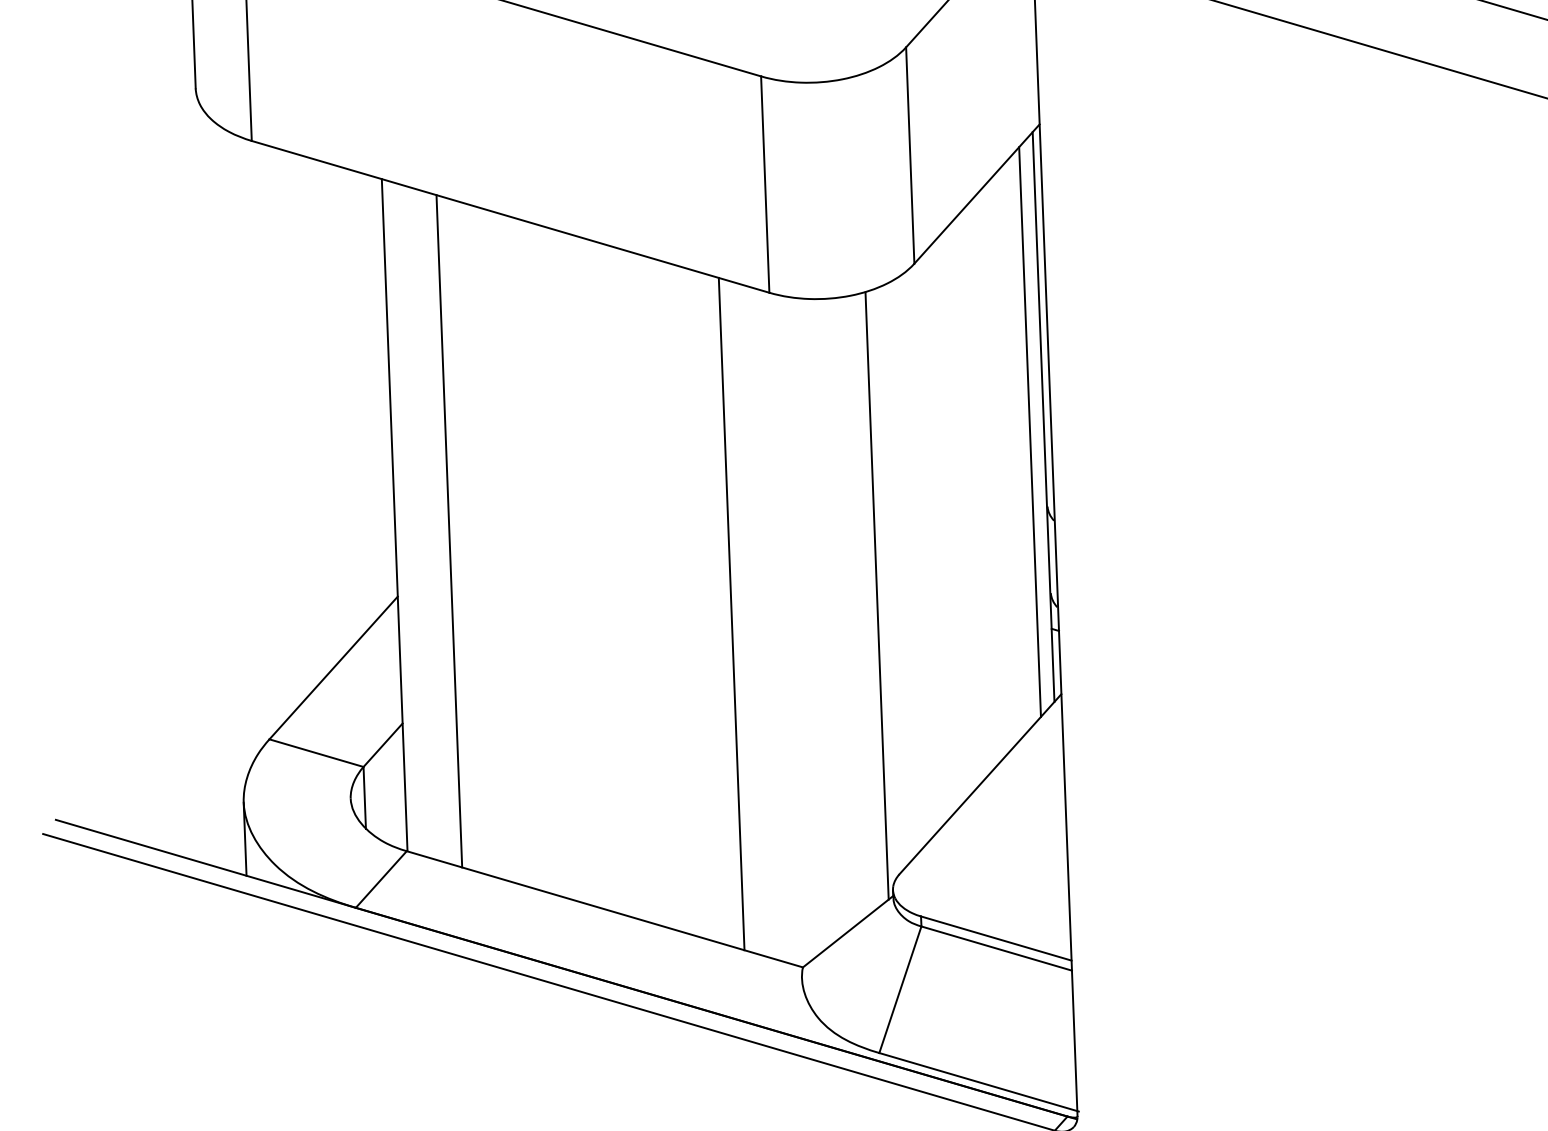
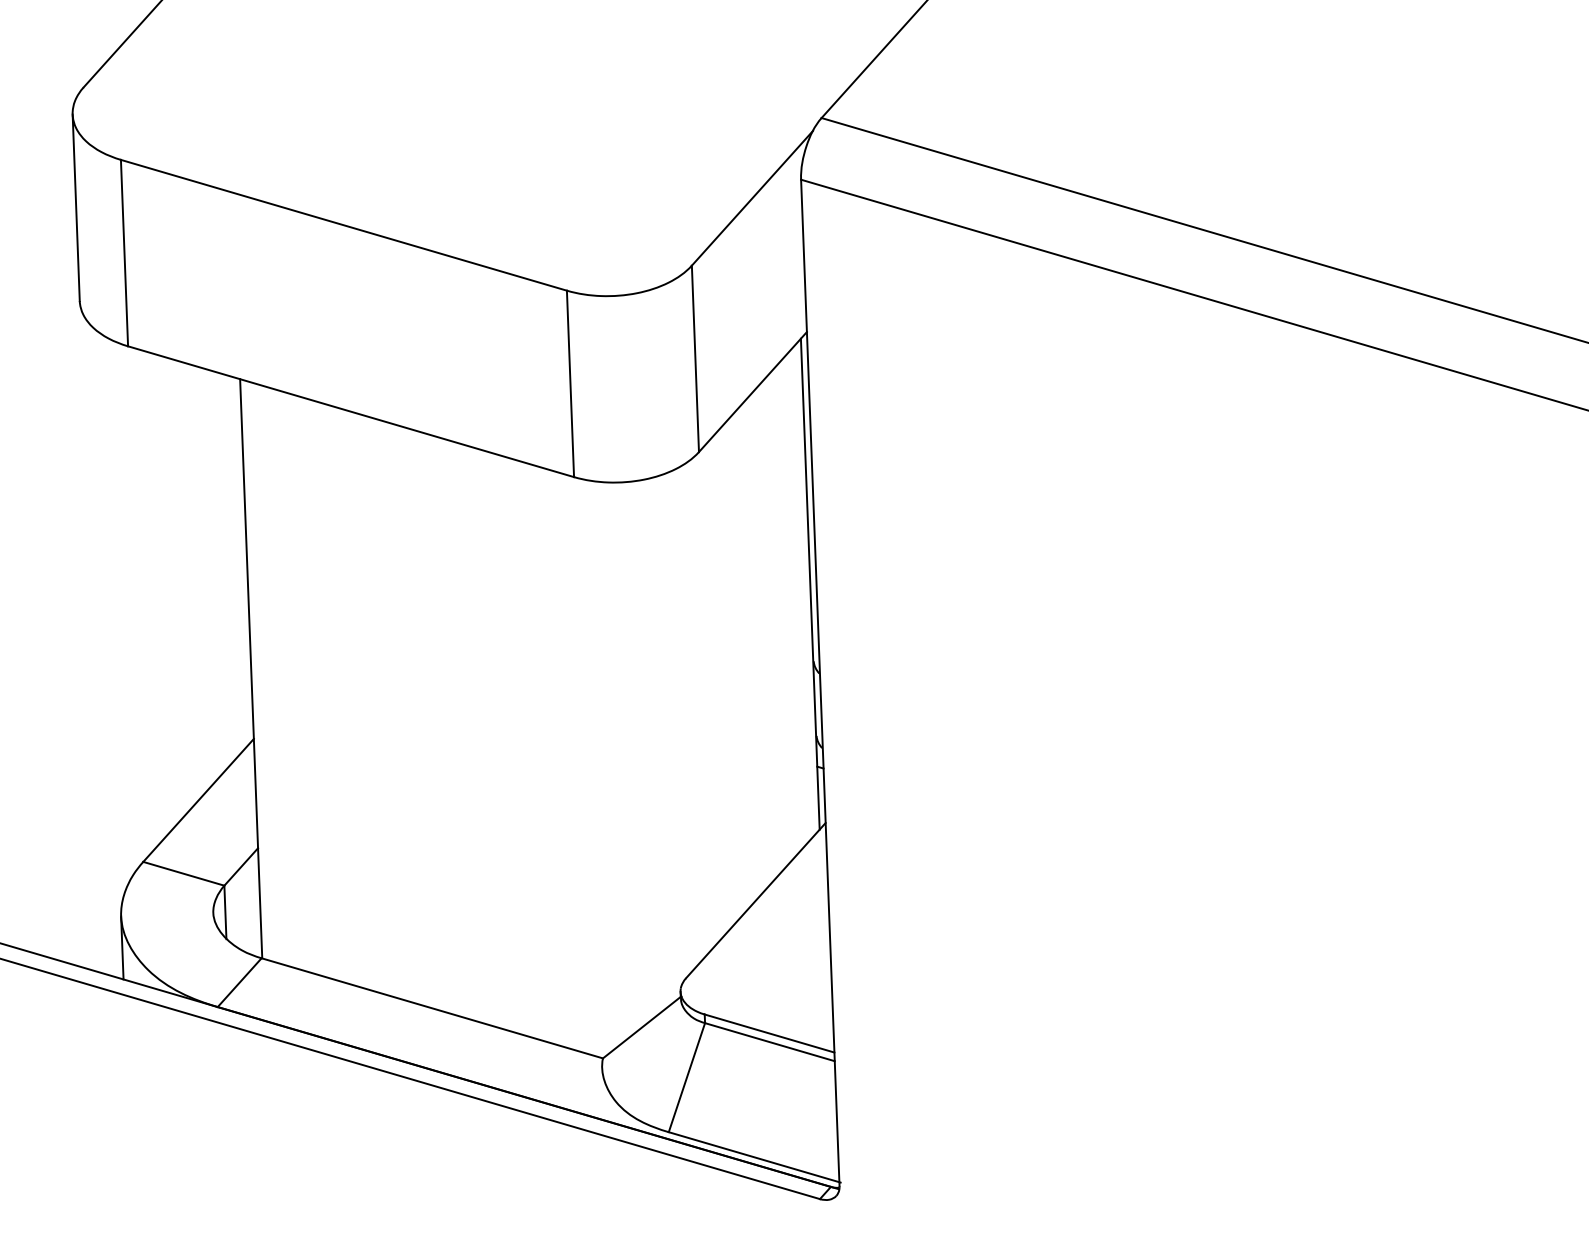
line: (1029, 431) -> (798, 596), removed
line: (449, 531) -> (298, 682), removed
line: (876, 594) -> (666, 737), removed
line: (731, 613) -> (541, 753), removed

